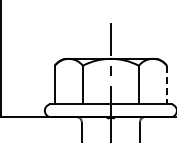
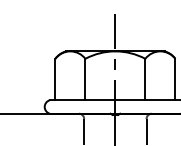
line: (166, 85) -> (174, 79), dashed -> solid

